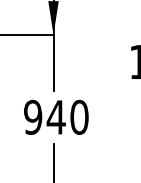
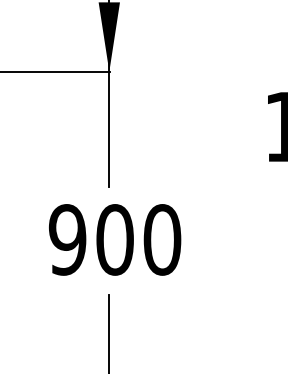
text: (55, 116) -> (113, 238), 940 -> 900

